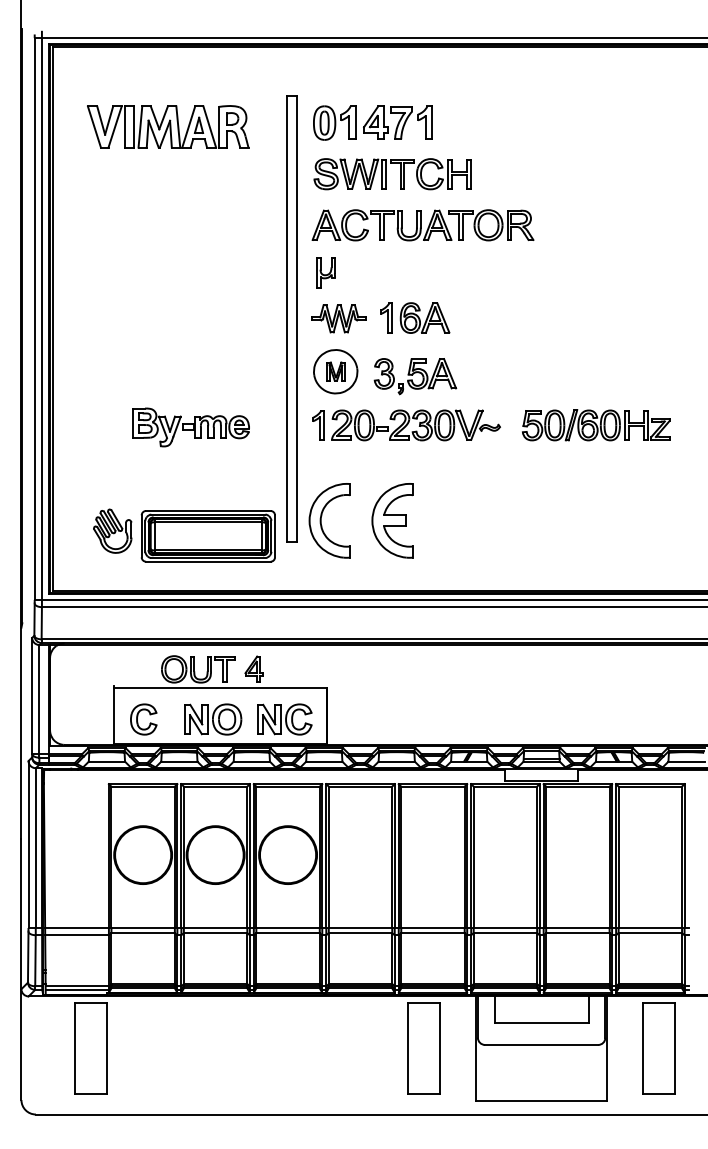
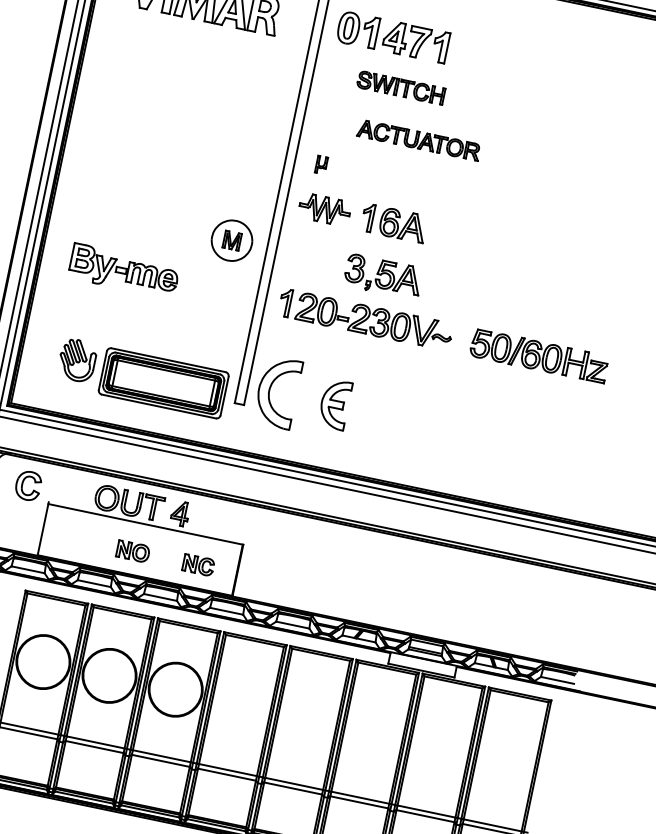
part: (392, 174) -> (400, 88), size x0.6
part: (422, 225) -> (418, 140), size x0.6
part: (325, 272) -> (321, 164), size x0.6
part: (335, 371) -> (231, 240), moved
part: (190, 427) -> (123, 271), moved
part: (392, 520) -> (334, 404), size x0.7
part: (143, 719) -> (28, 485), moved
part: (213, 719) -> (133, 551), size x0.6
part: (284, 719) -> (198, 565), size x0.6

